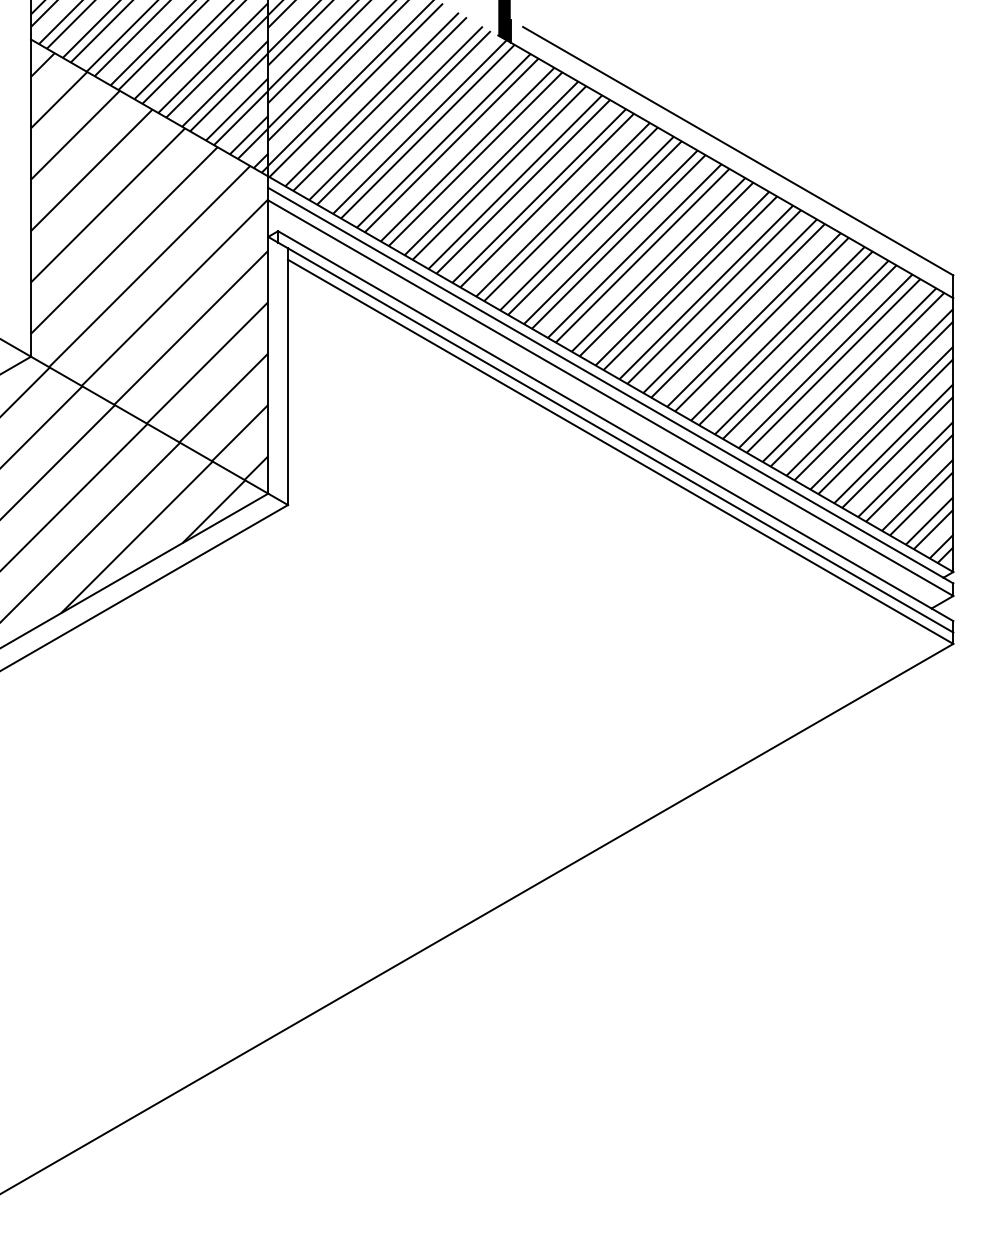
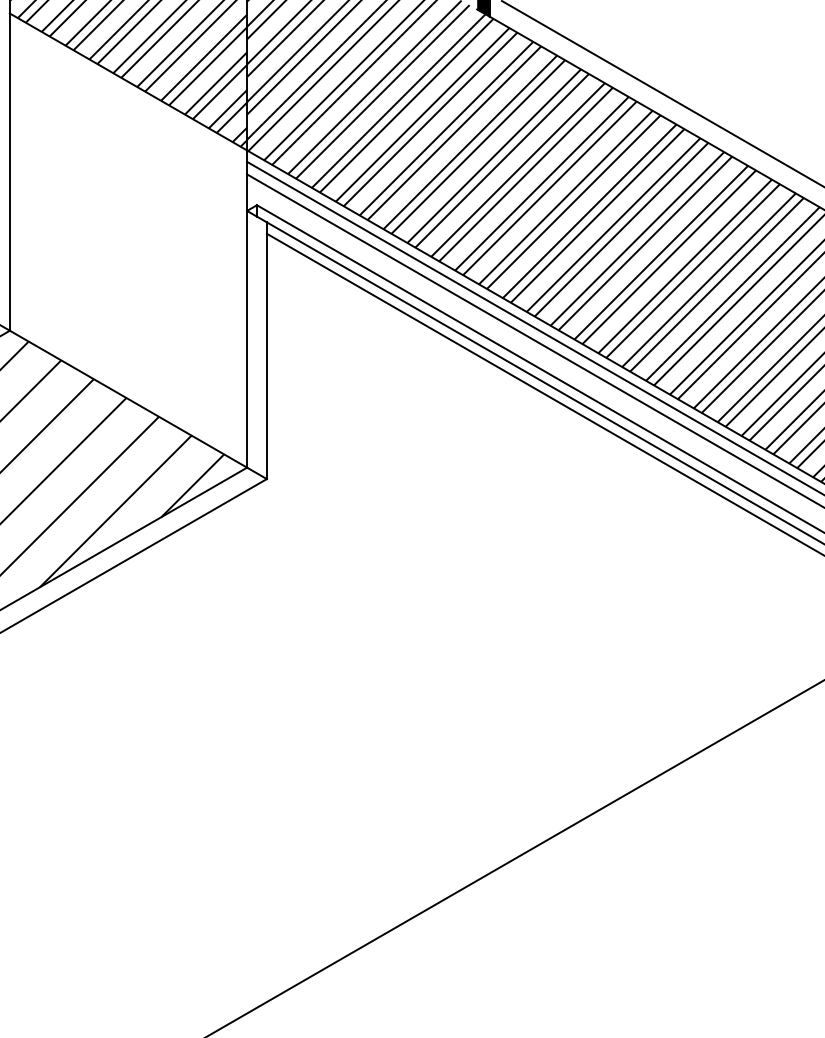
hatch: (149, 266) -> (128, 240), removed

